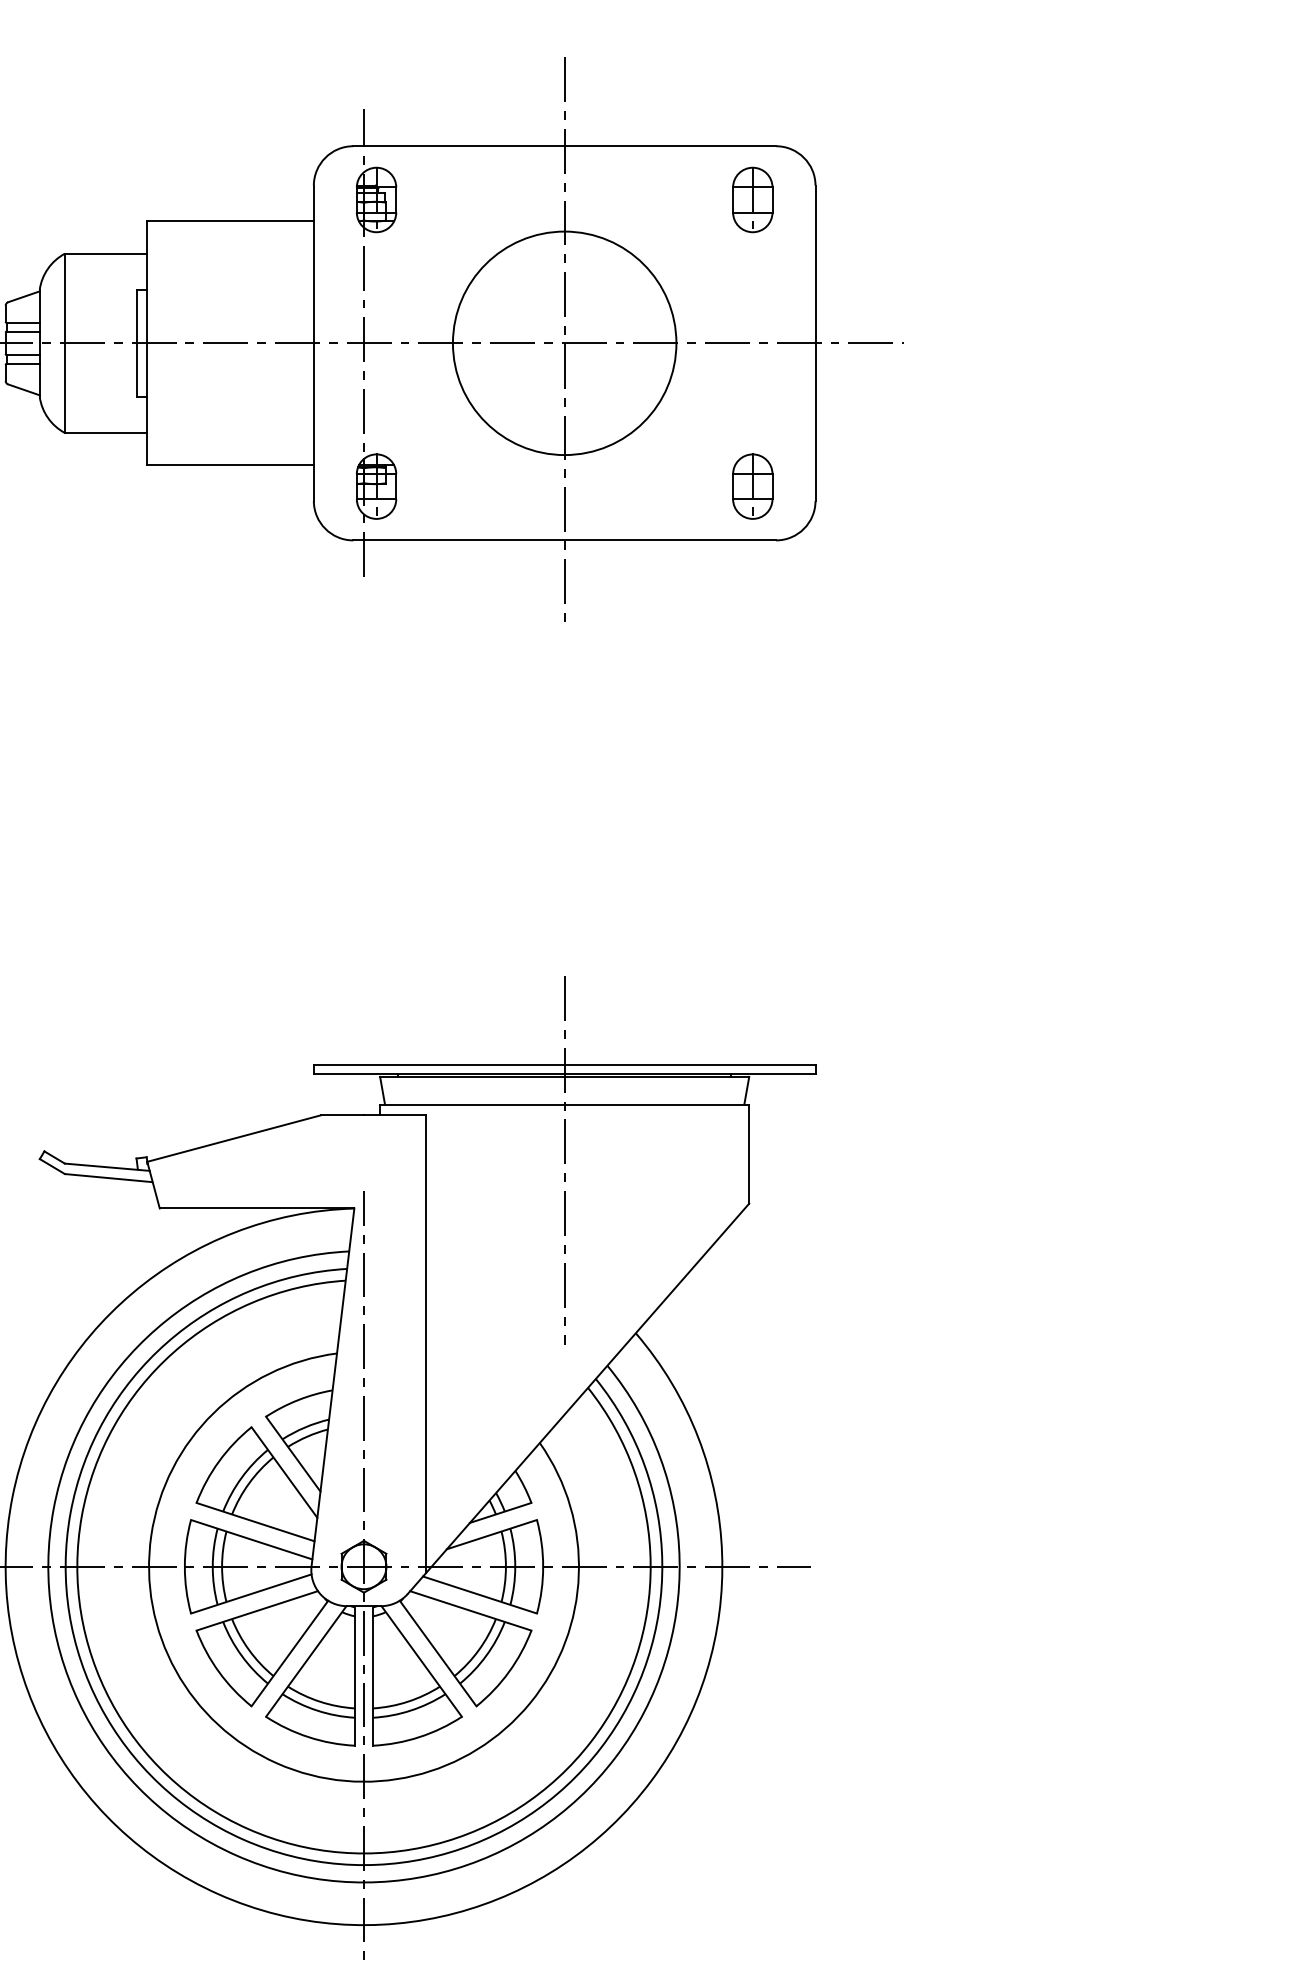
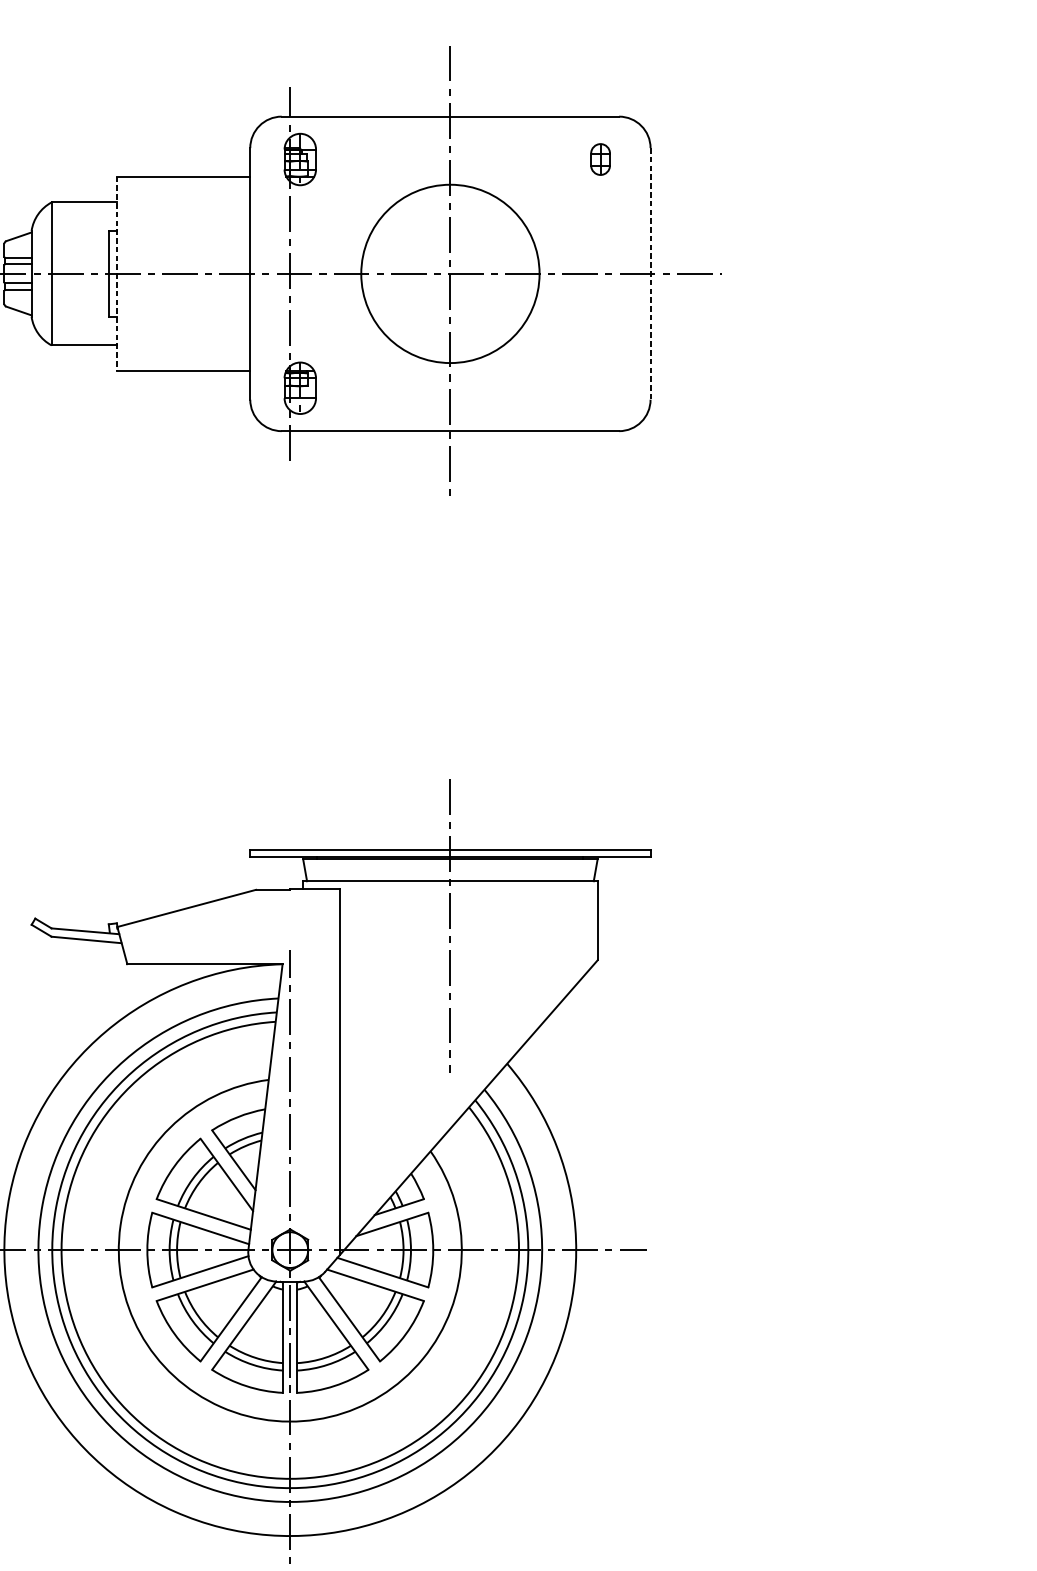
part: (752, 199) -> (600, 159), size x0.6
line: (147, 343) -> (117, 274), solid -> dashed
line: (815, 343) -> (650, 274), solid -> dashed
part: (752, 486) -> (600, 388), removed

